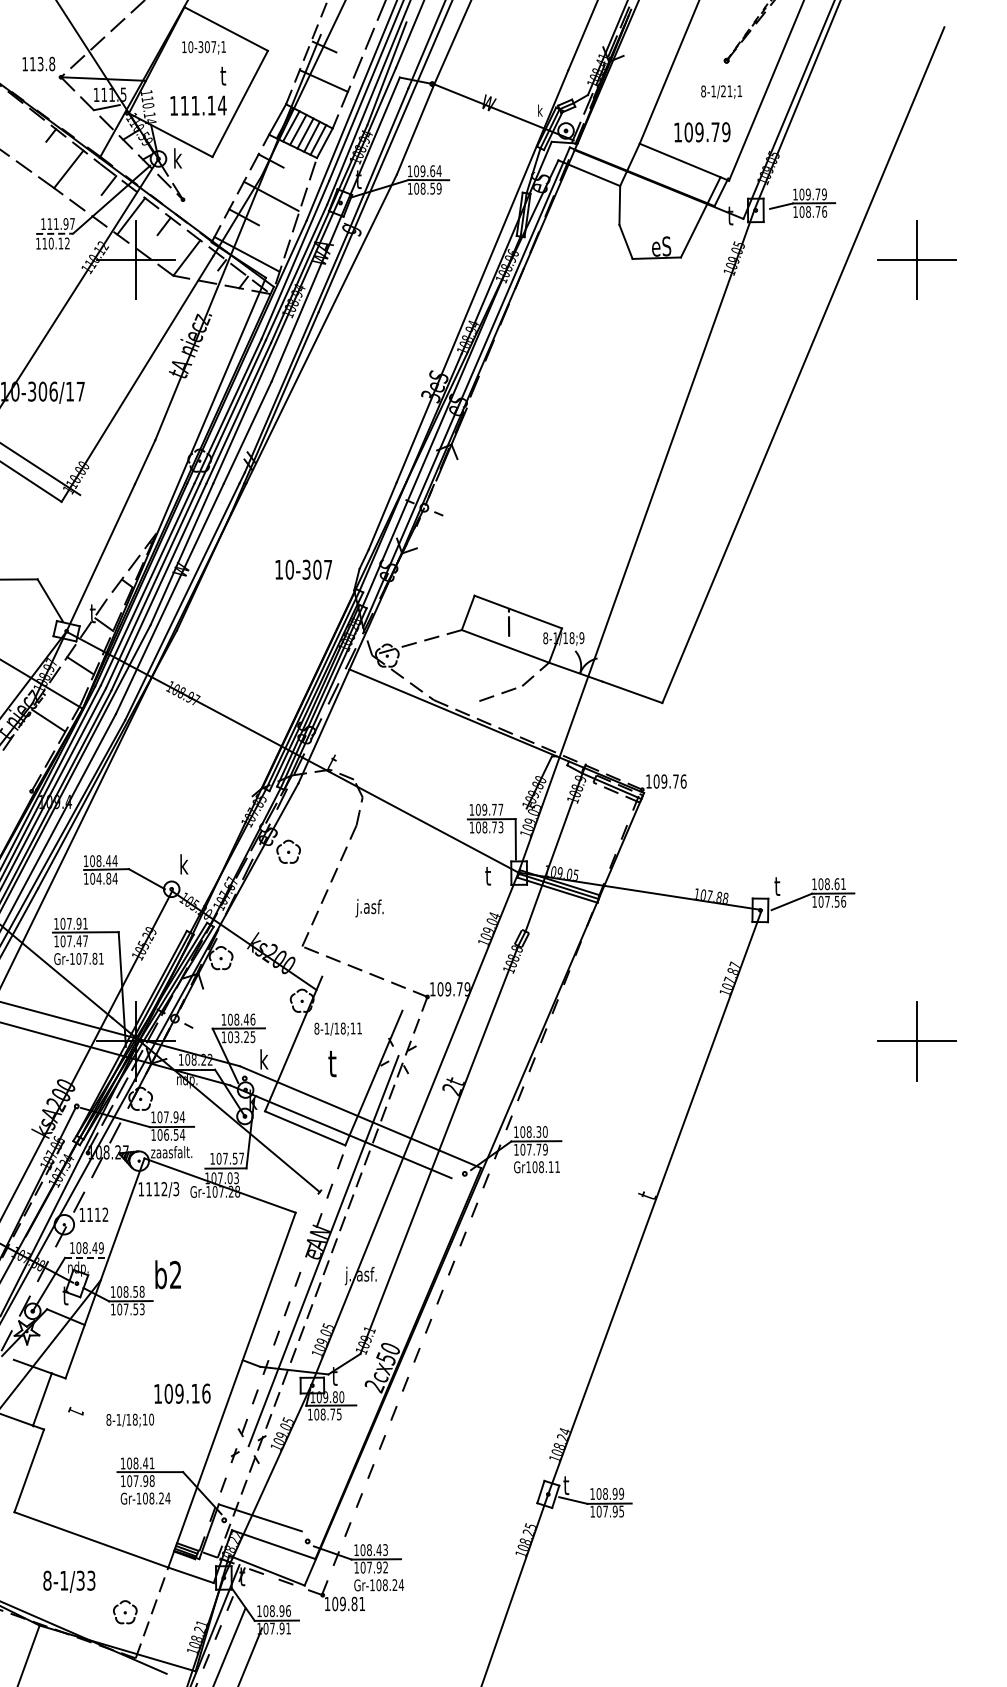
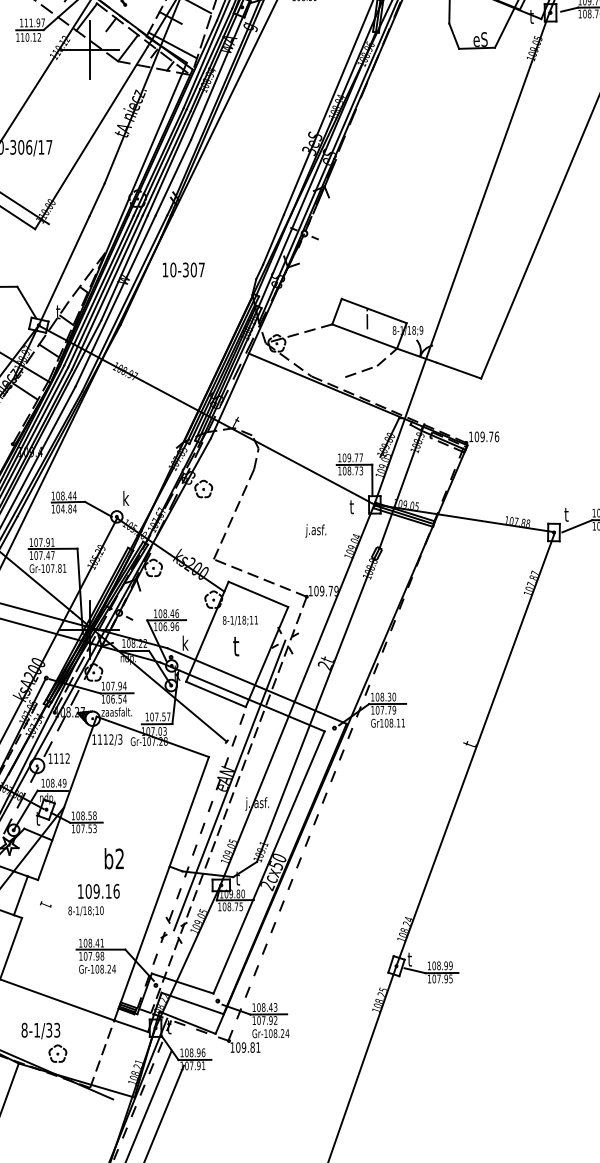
line: (55, 233) -> (30, 29), dashed -> solid
text: (303, 569) -> (183, 269), moved
text: (369, 908) -> (315, 531), moved
line: (362, 993) -> (258, 594), added
text: (244, 1037) -> (170, 626), 103.25 -> 106.96
line: (85, 1257) -> (52, 790), dashed -> solid
text: (167, 1274) -> (113, 858), moved
line: (376, 1354) -> (268, 862), added
text: (182, 1393) -> (98, 891), moved
part: (125, 1612) -> (58, 1053), moved

